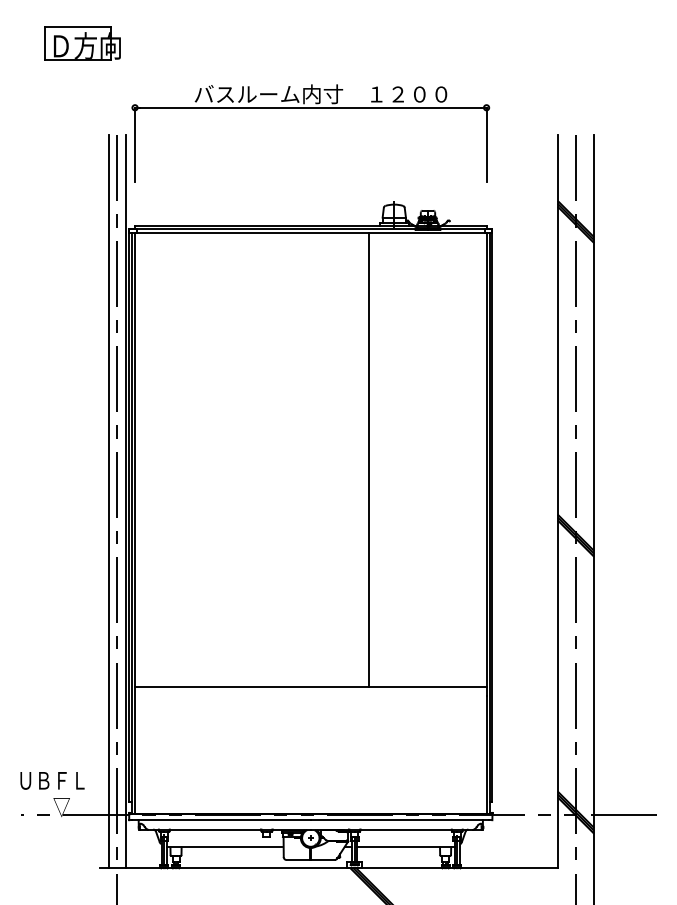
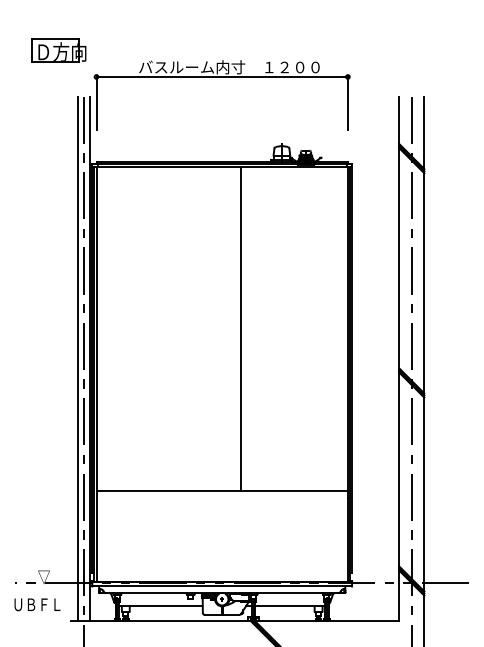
part: (82, 43) -> (58, 50), moved
line: (369, 460) -> (240, 329), moved
text: (52, 780) -> (37, 604), moved

